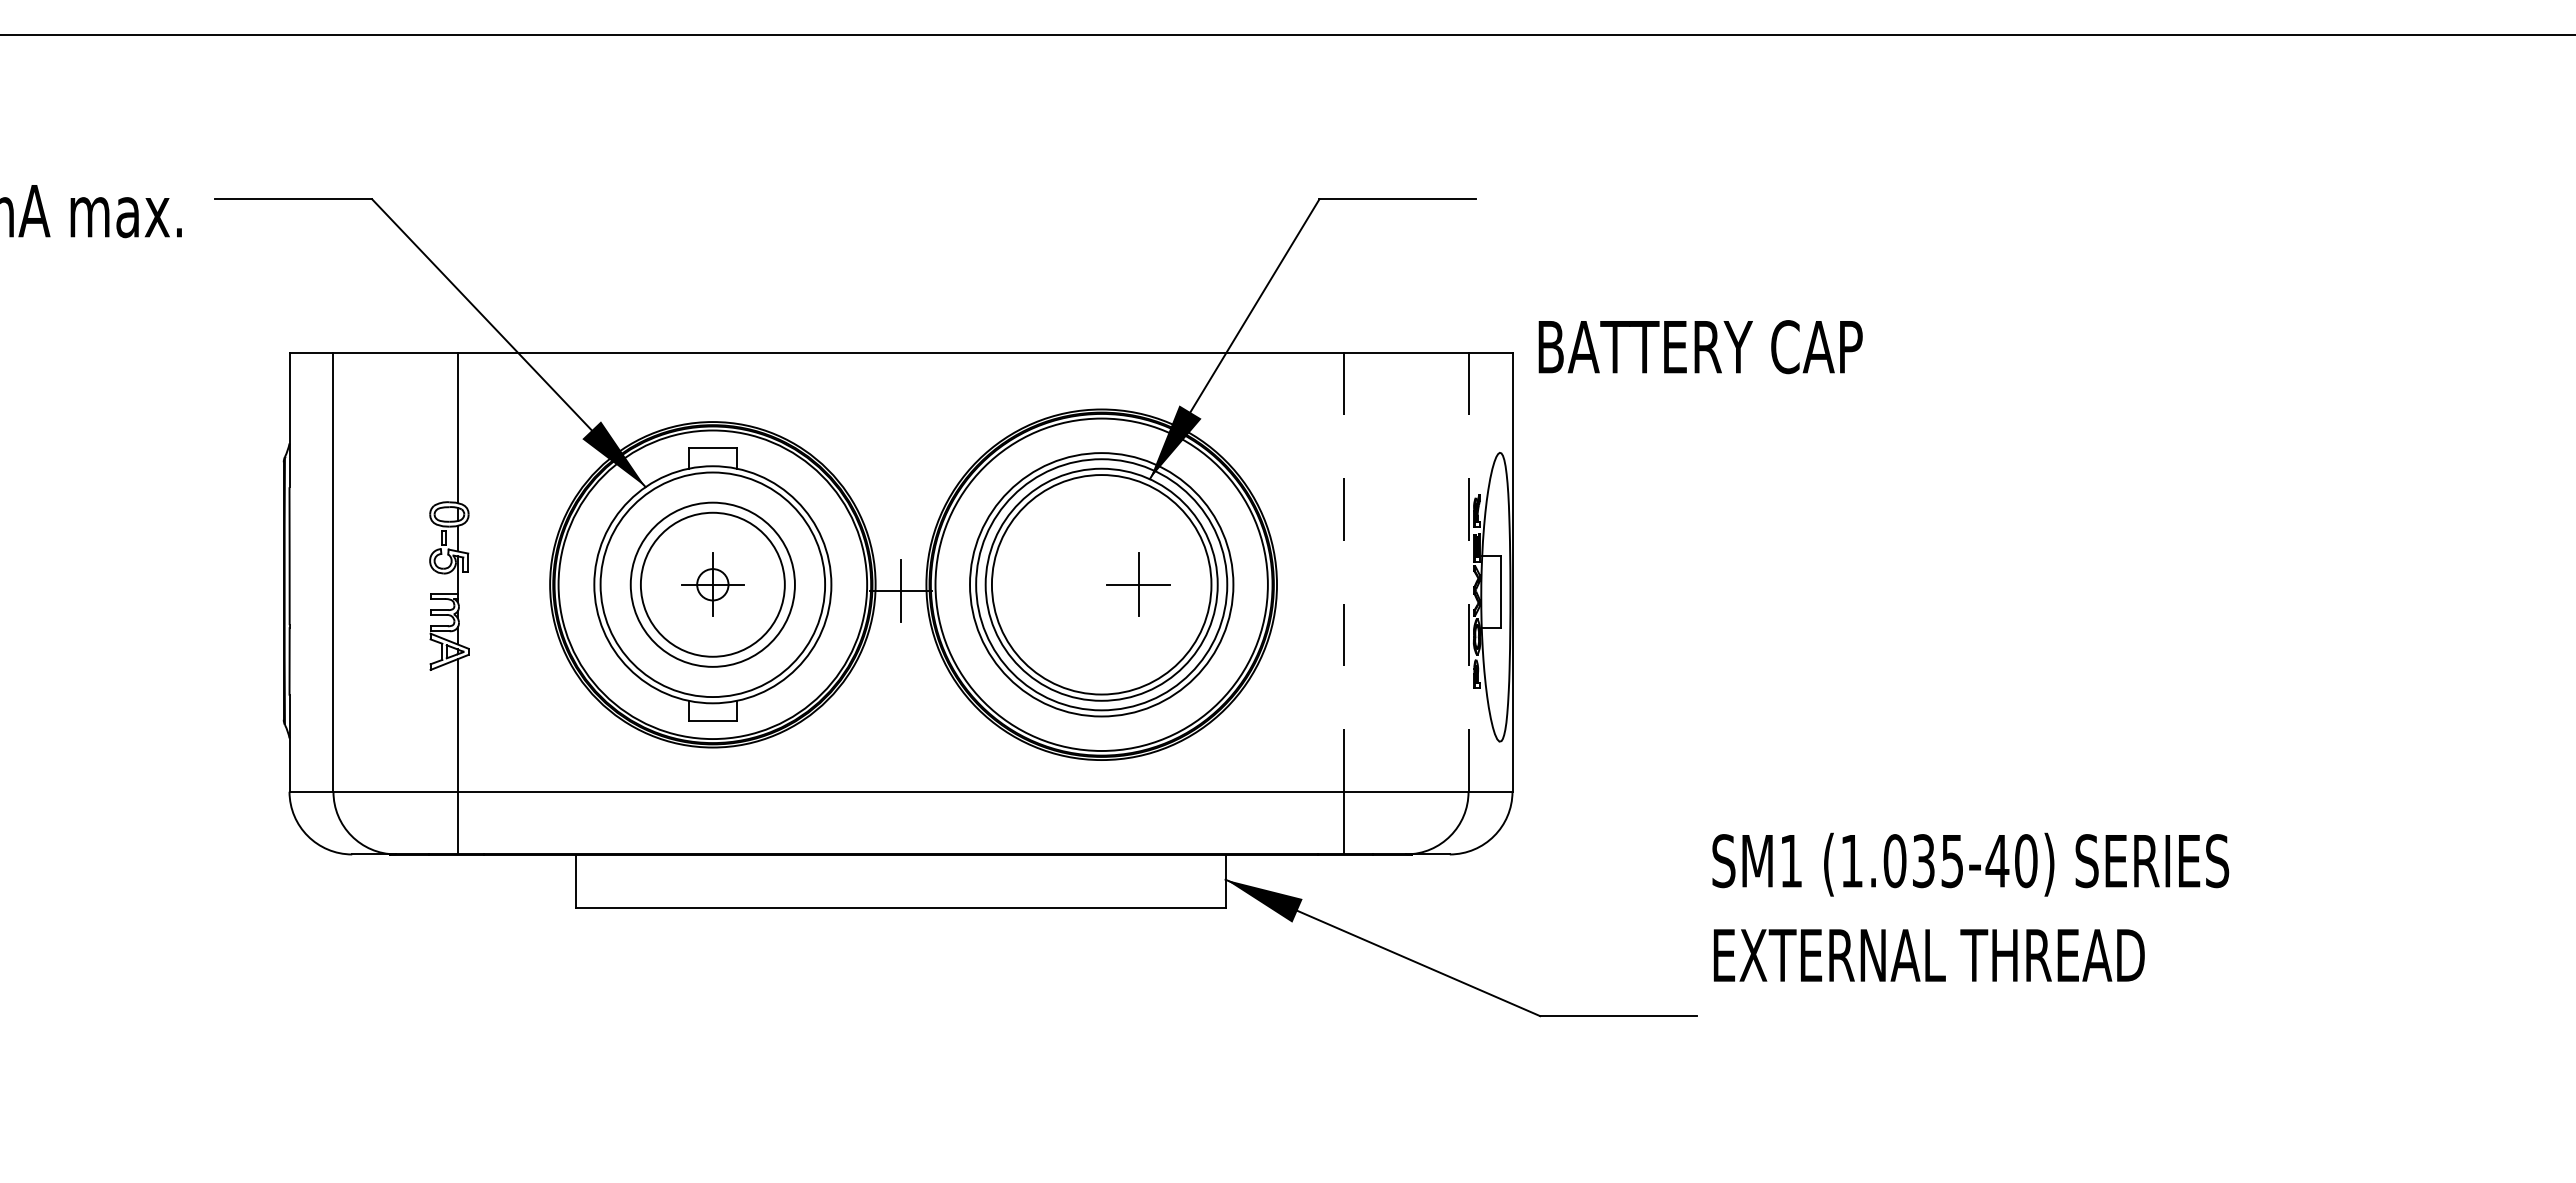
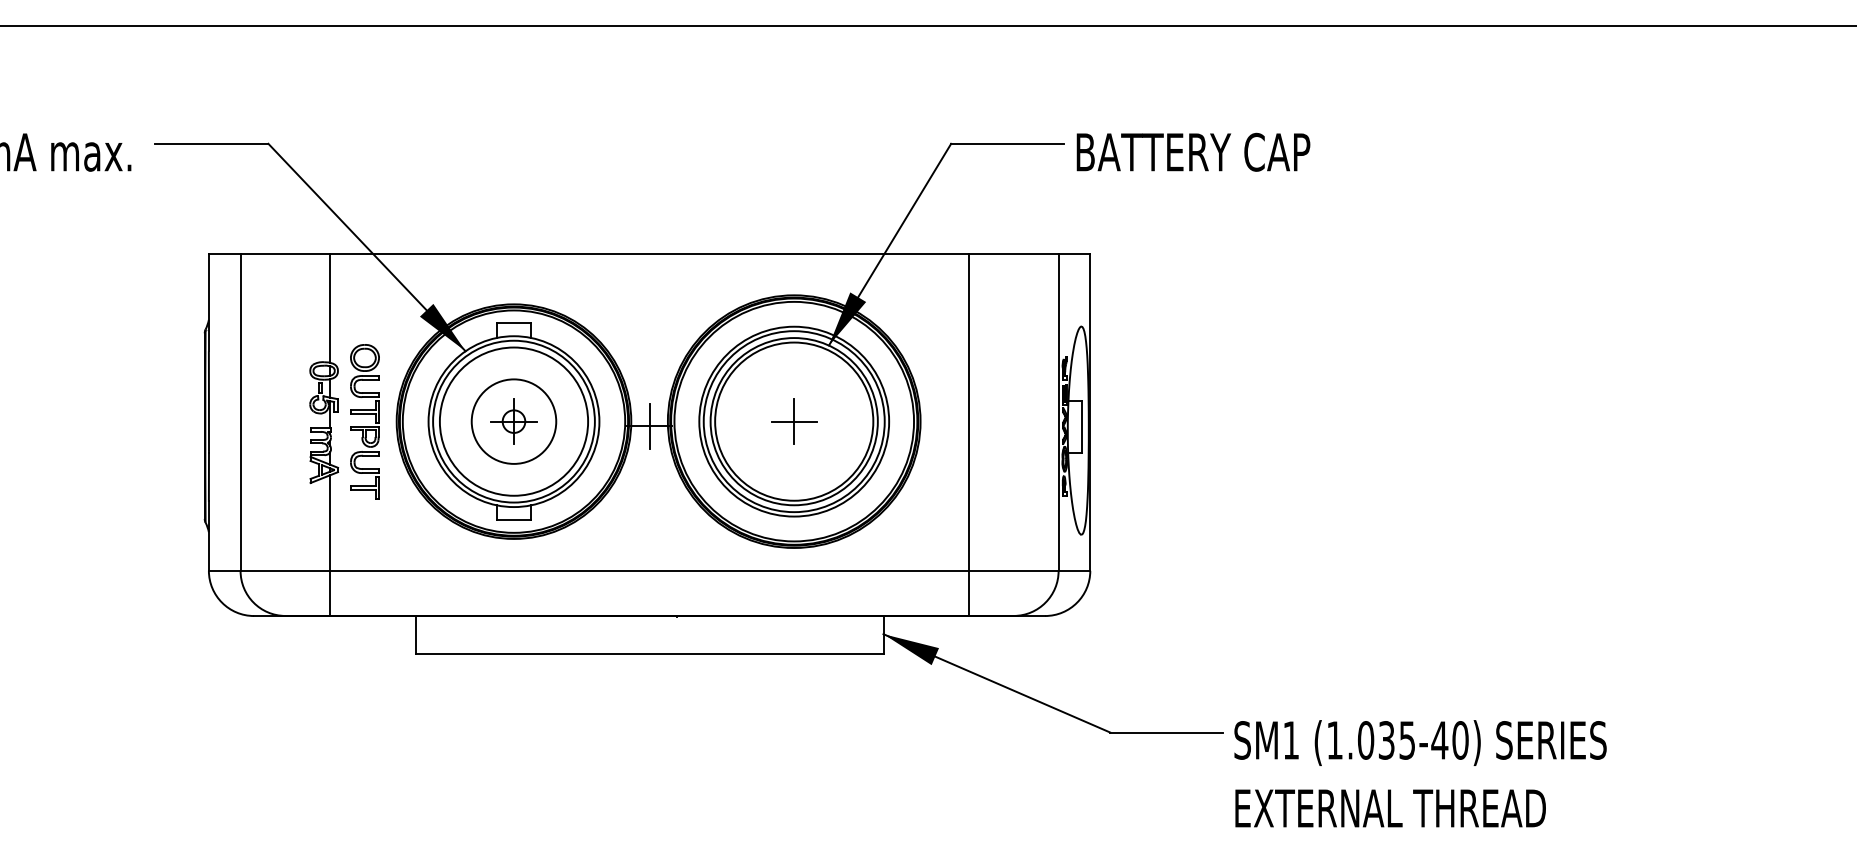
text: (1700, 347) -> (1193, 152), moved
line: (1344, 572) -> (969, 412), dashed -> solid
line: (1468, 572) -> (1058, 412), dashed -> solid
circle: (712, 584) -> (513, 421), size x0.71
circle: (712, 584) -> (513, 421), size x1.43
part: (1138, 584) -> (794, 421), moved
part: (505, 591) -> (364, 426), added
text: (1970, 906) -> (1420, 773), moved

